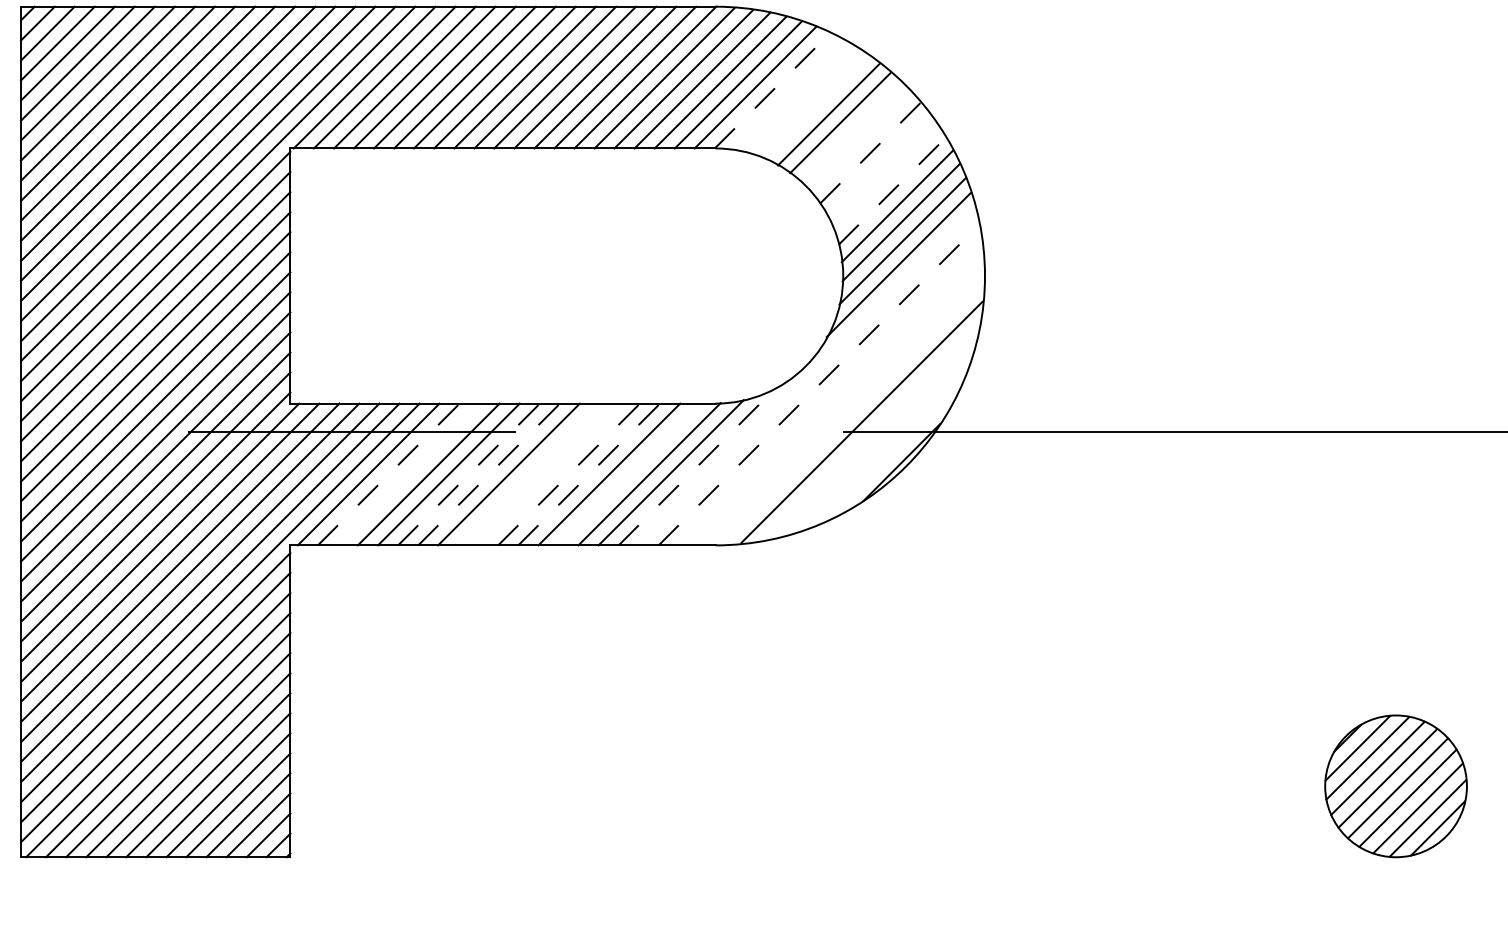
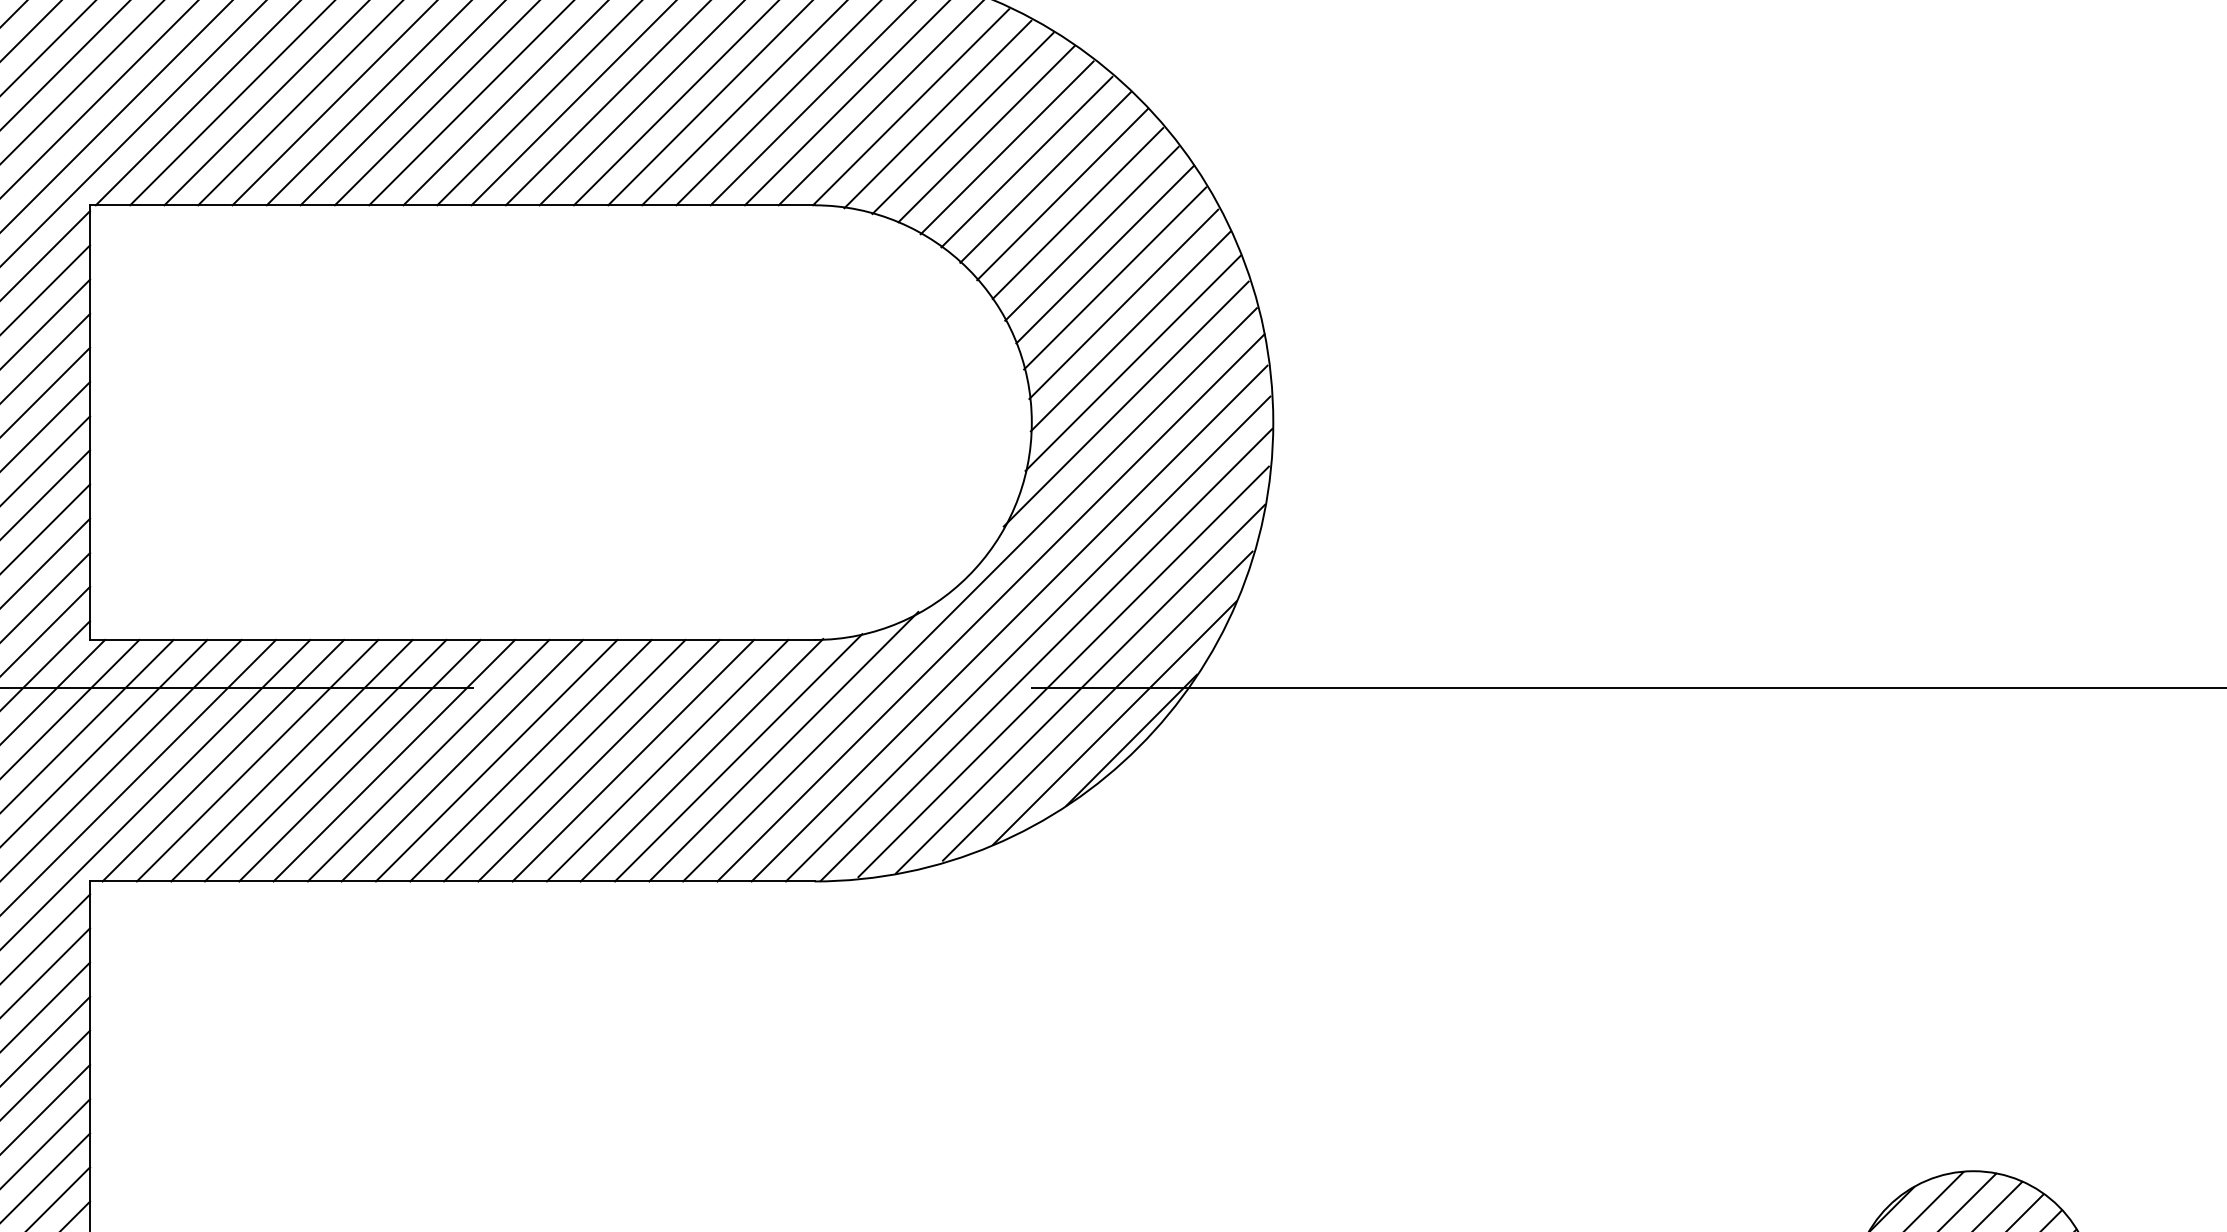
line: (772, 90) -> (911, 106), dashed -> solid
line: (787, 95) -> (936, 115), added
line: (802, 100) -> (962, 123), added
line: (816, 106) -> (986, 133), added
line: (851, 131) -> (1045, 176), added
line: (861, 142) -> (1062, 195), added
line: (870, 153) -> (1078, 213), dashed -> solid
line: (878, 165) -> (1091, 234), added
line: (886, 177) -> (1105, 254), added
line: (892, 191) -> (1115, 278), dashed -> solid
line: (806, 376) -> (969, 593), added
line: (819, 384) -> (991, 607), dashed -> solid
line: (829, 393) -> (1008, 622), added
line: (840, 402) -> (1027, 638), added
line: (851, 412) -> (1045, 655), added
line: (871, 432) -> (1079, 689), added
line: (881, 442) -> (1096, 706), added
line: (891, 451) -> (1114, 721), added
line: (697, 466) -> (783, 747), dashed -> solid
line: (389, 474) -> (258, 760), dashed -> solid
line: (408, 474) -> (291, 760), added
line: (469, 474) -> (395, 760), dashed -> solid
line: (489, 474) -> (429, 760), dashed -> solid
line: (529, 474) -> (497, 760), added
line: (549, 474) -> (531, 760), added
line: (569, 474) -> (565, 760), dashed -> solid
line: (589, 474) -> (599, 760), dashed -> solid
line: (629, 474) -> (667, 760), added

